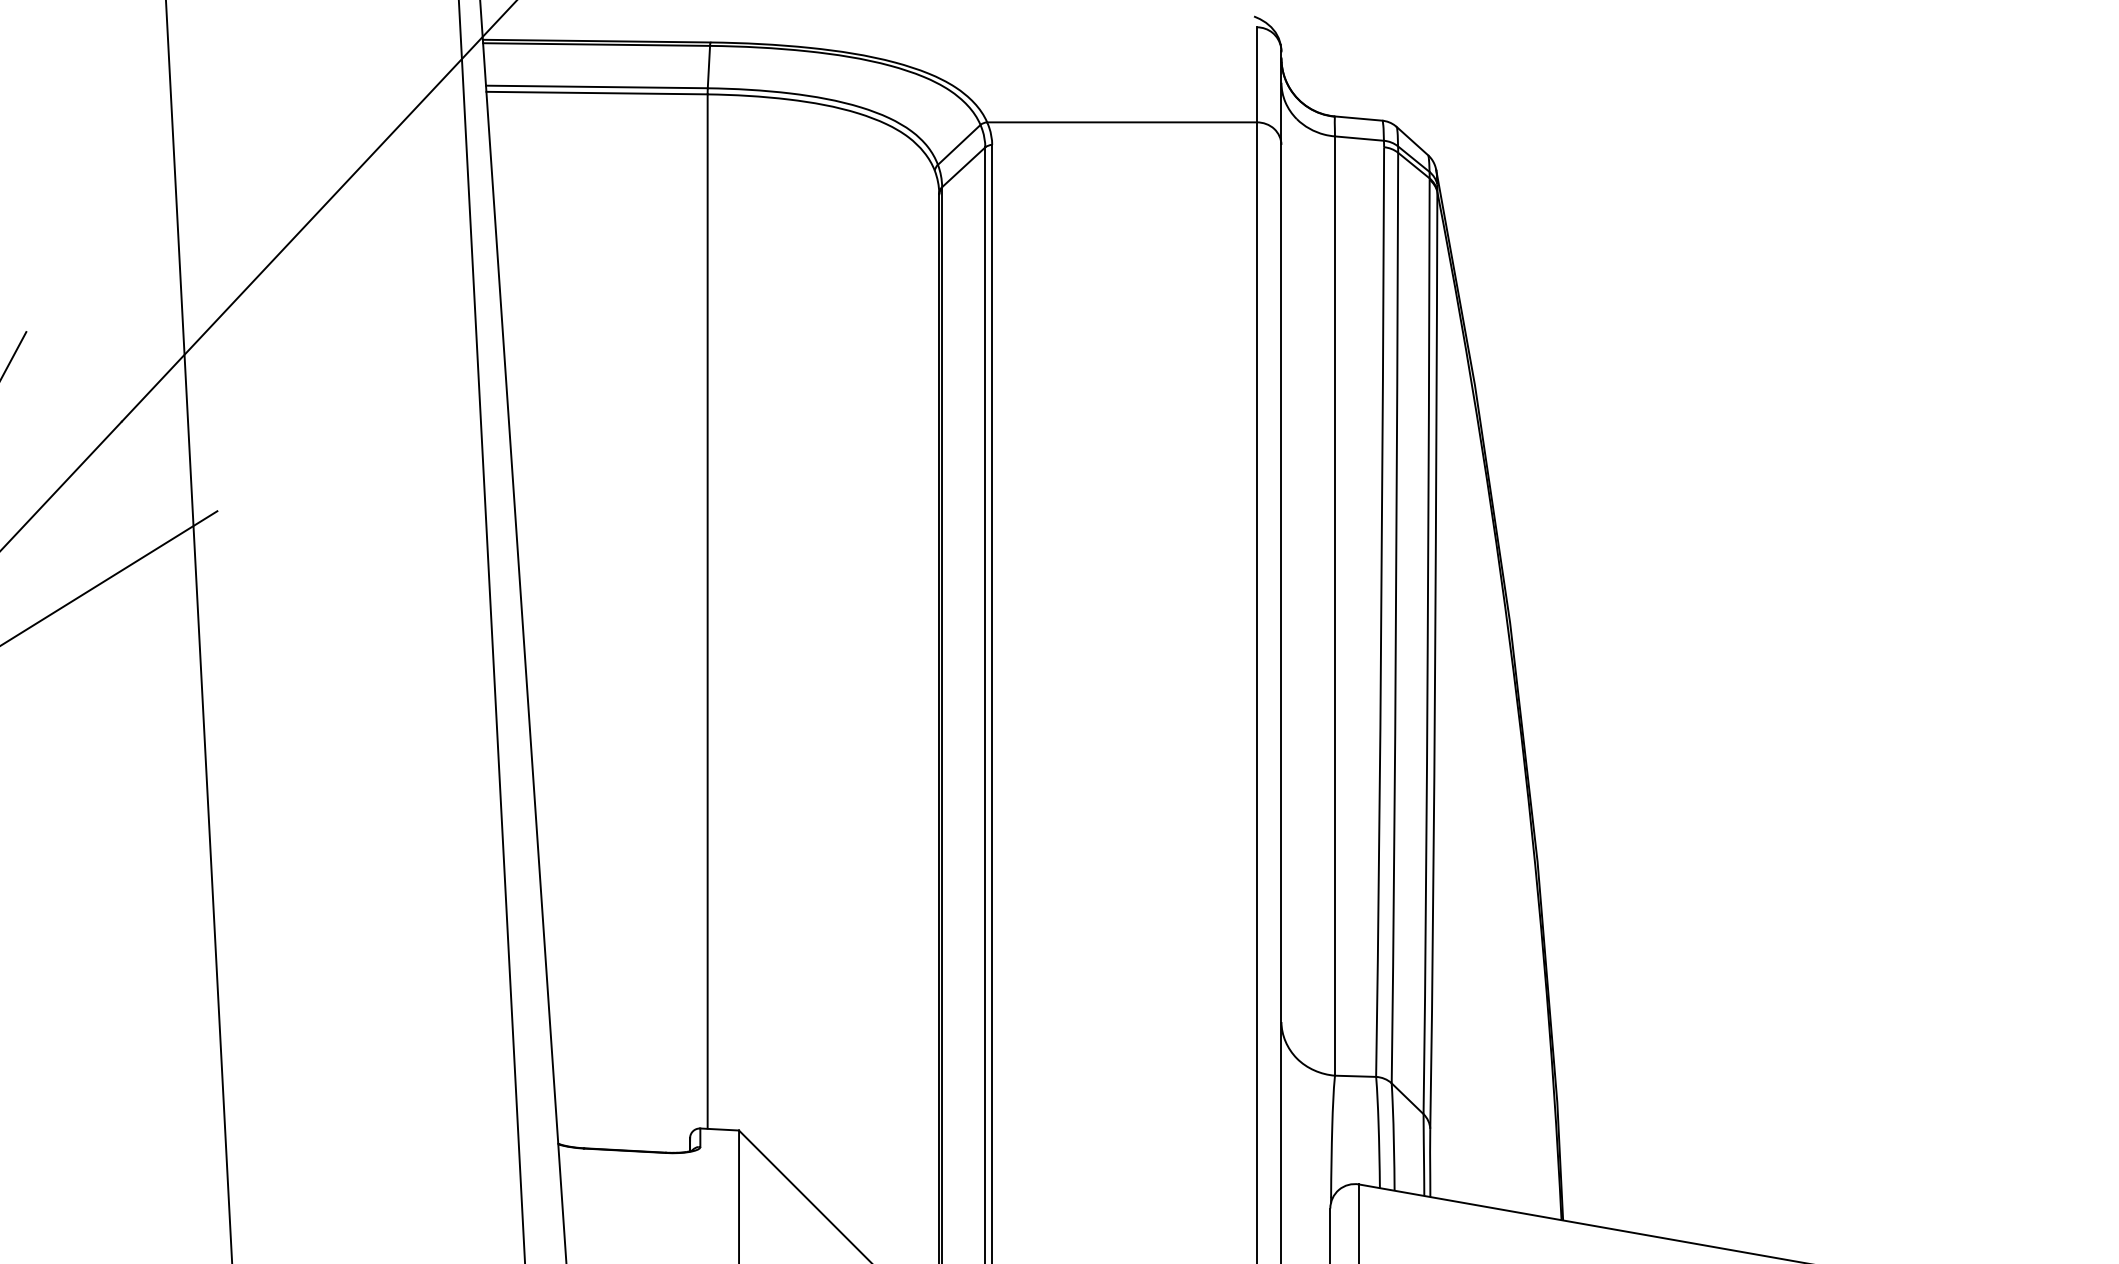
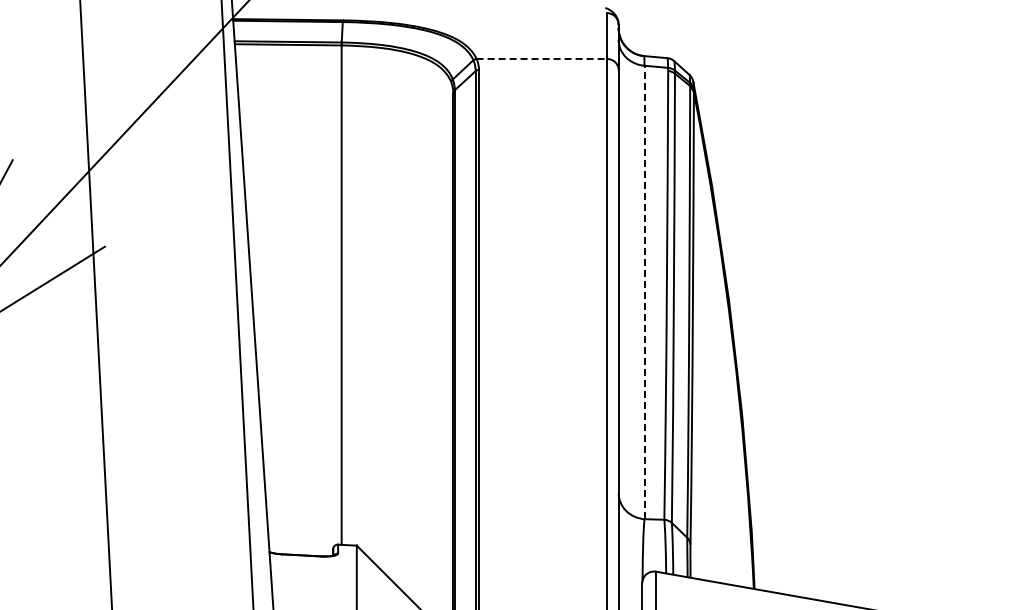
line: (1123, 121) -> (542, 58), solid -> dashed
line: (1335, 606) -> (644, 292), solid -> dashed

